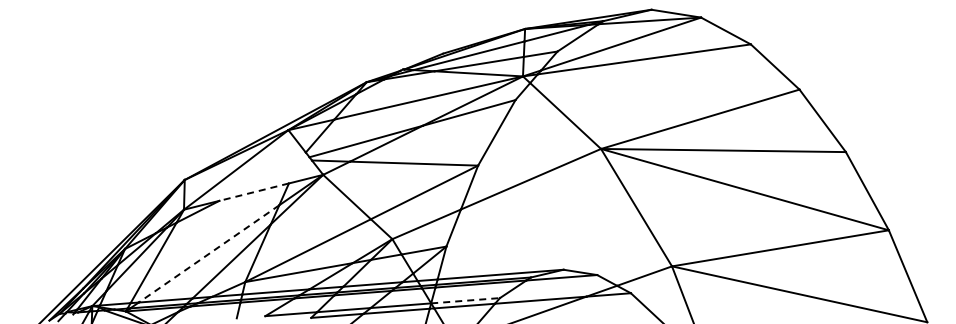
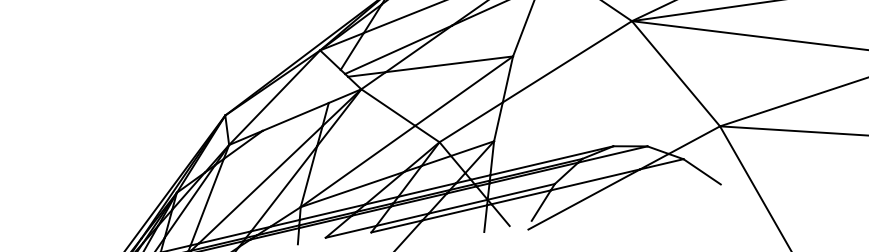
line: (254, 192) -> (296, 117), dashed -> solid
line: (208, 254) -> (260, 185), dashed -> solid
line: (466, 300) -> (522, 191), dashed -> solid

